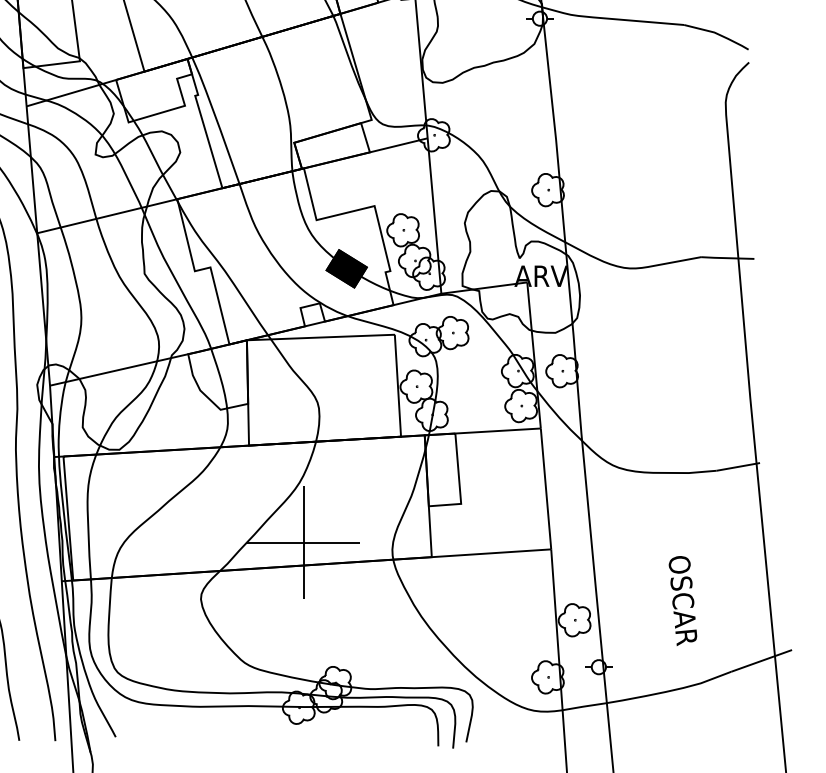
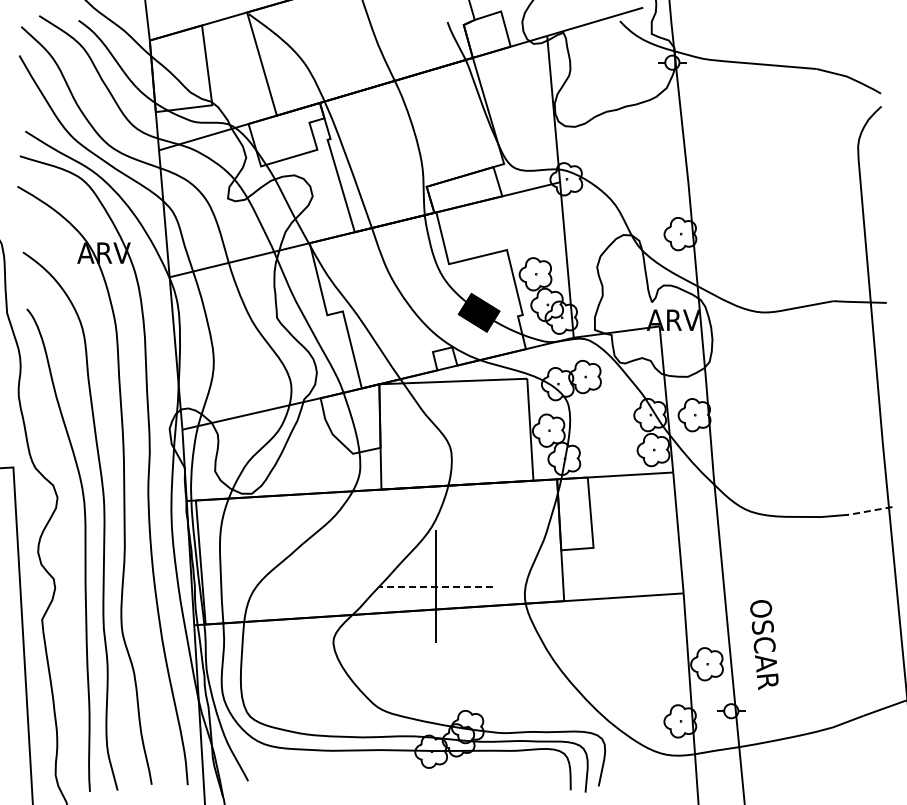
line: (738, 466) -> (870, 510), solid -> dashed
line: (303, 542) -> (435, 586), solid -> dashed
text: (683, 601) -> (764, 645), moved

